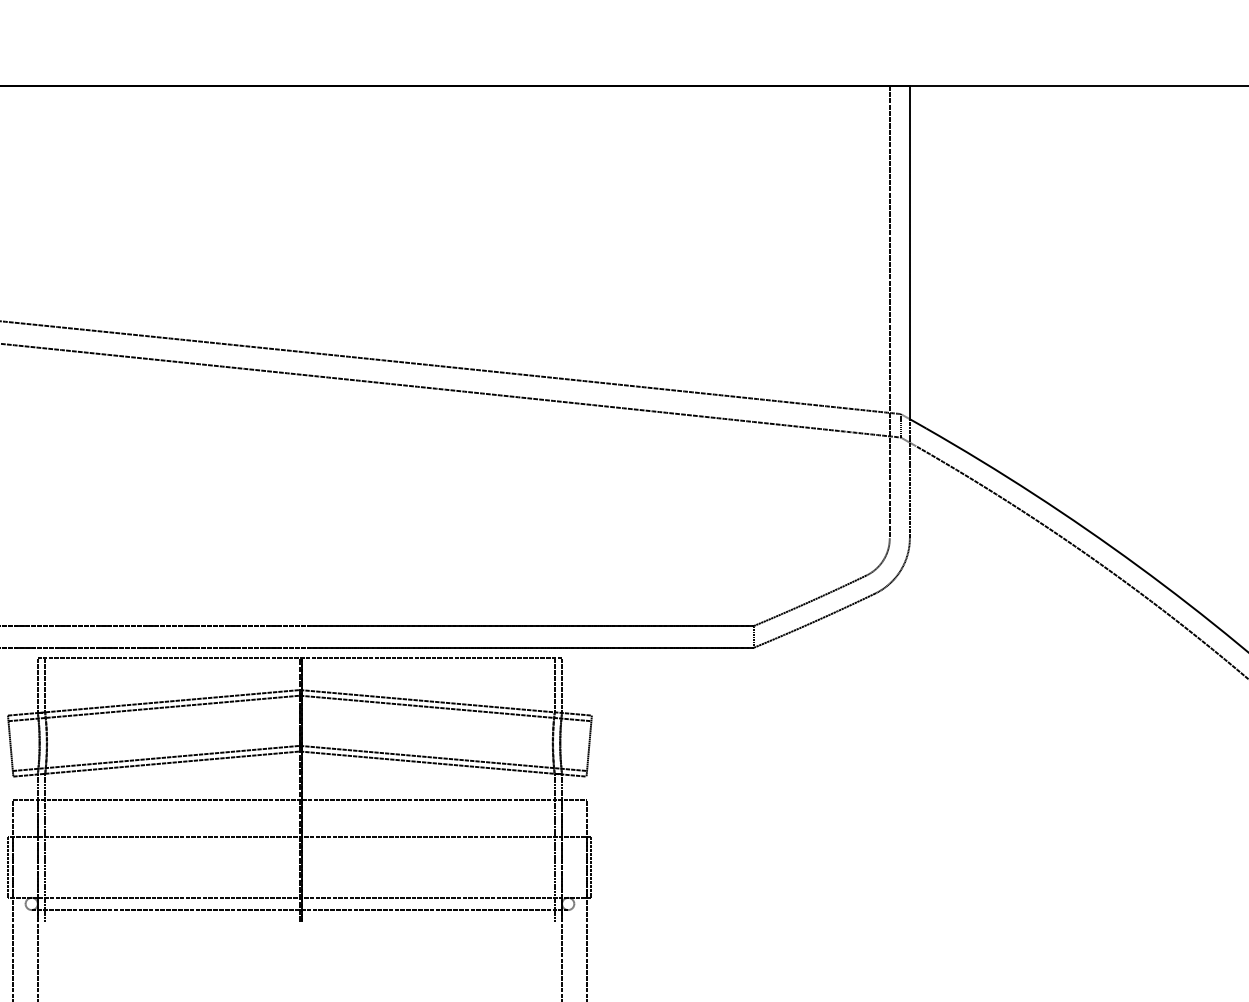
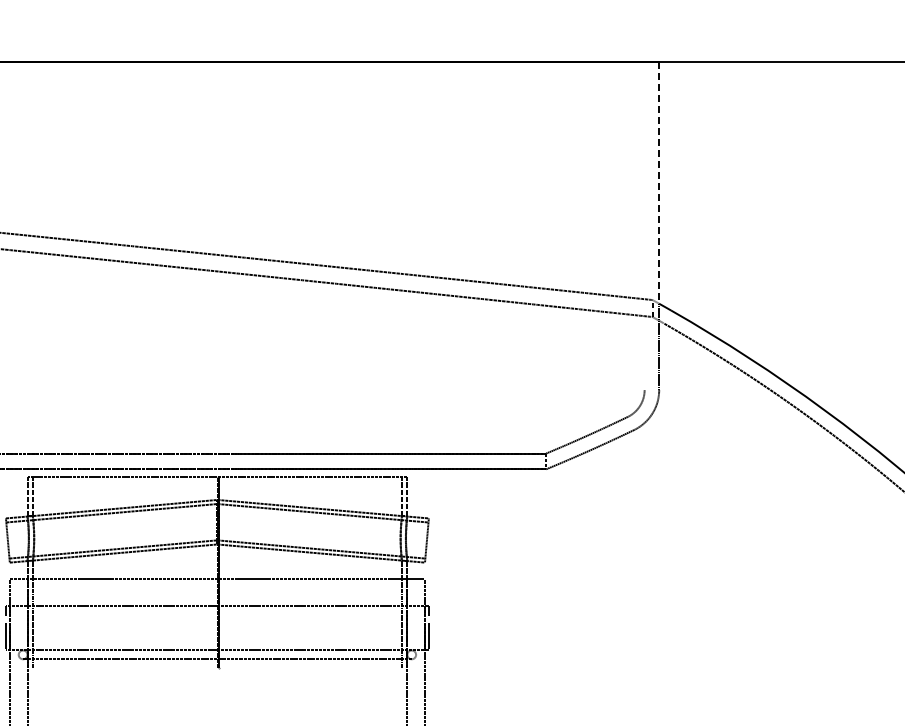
line: (910, 251) -> (659, 182), solid -> dashed
line: (889, 312) -> (644, 226), removed

